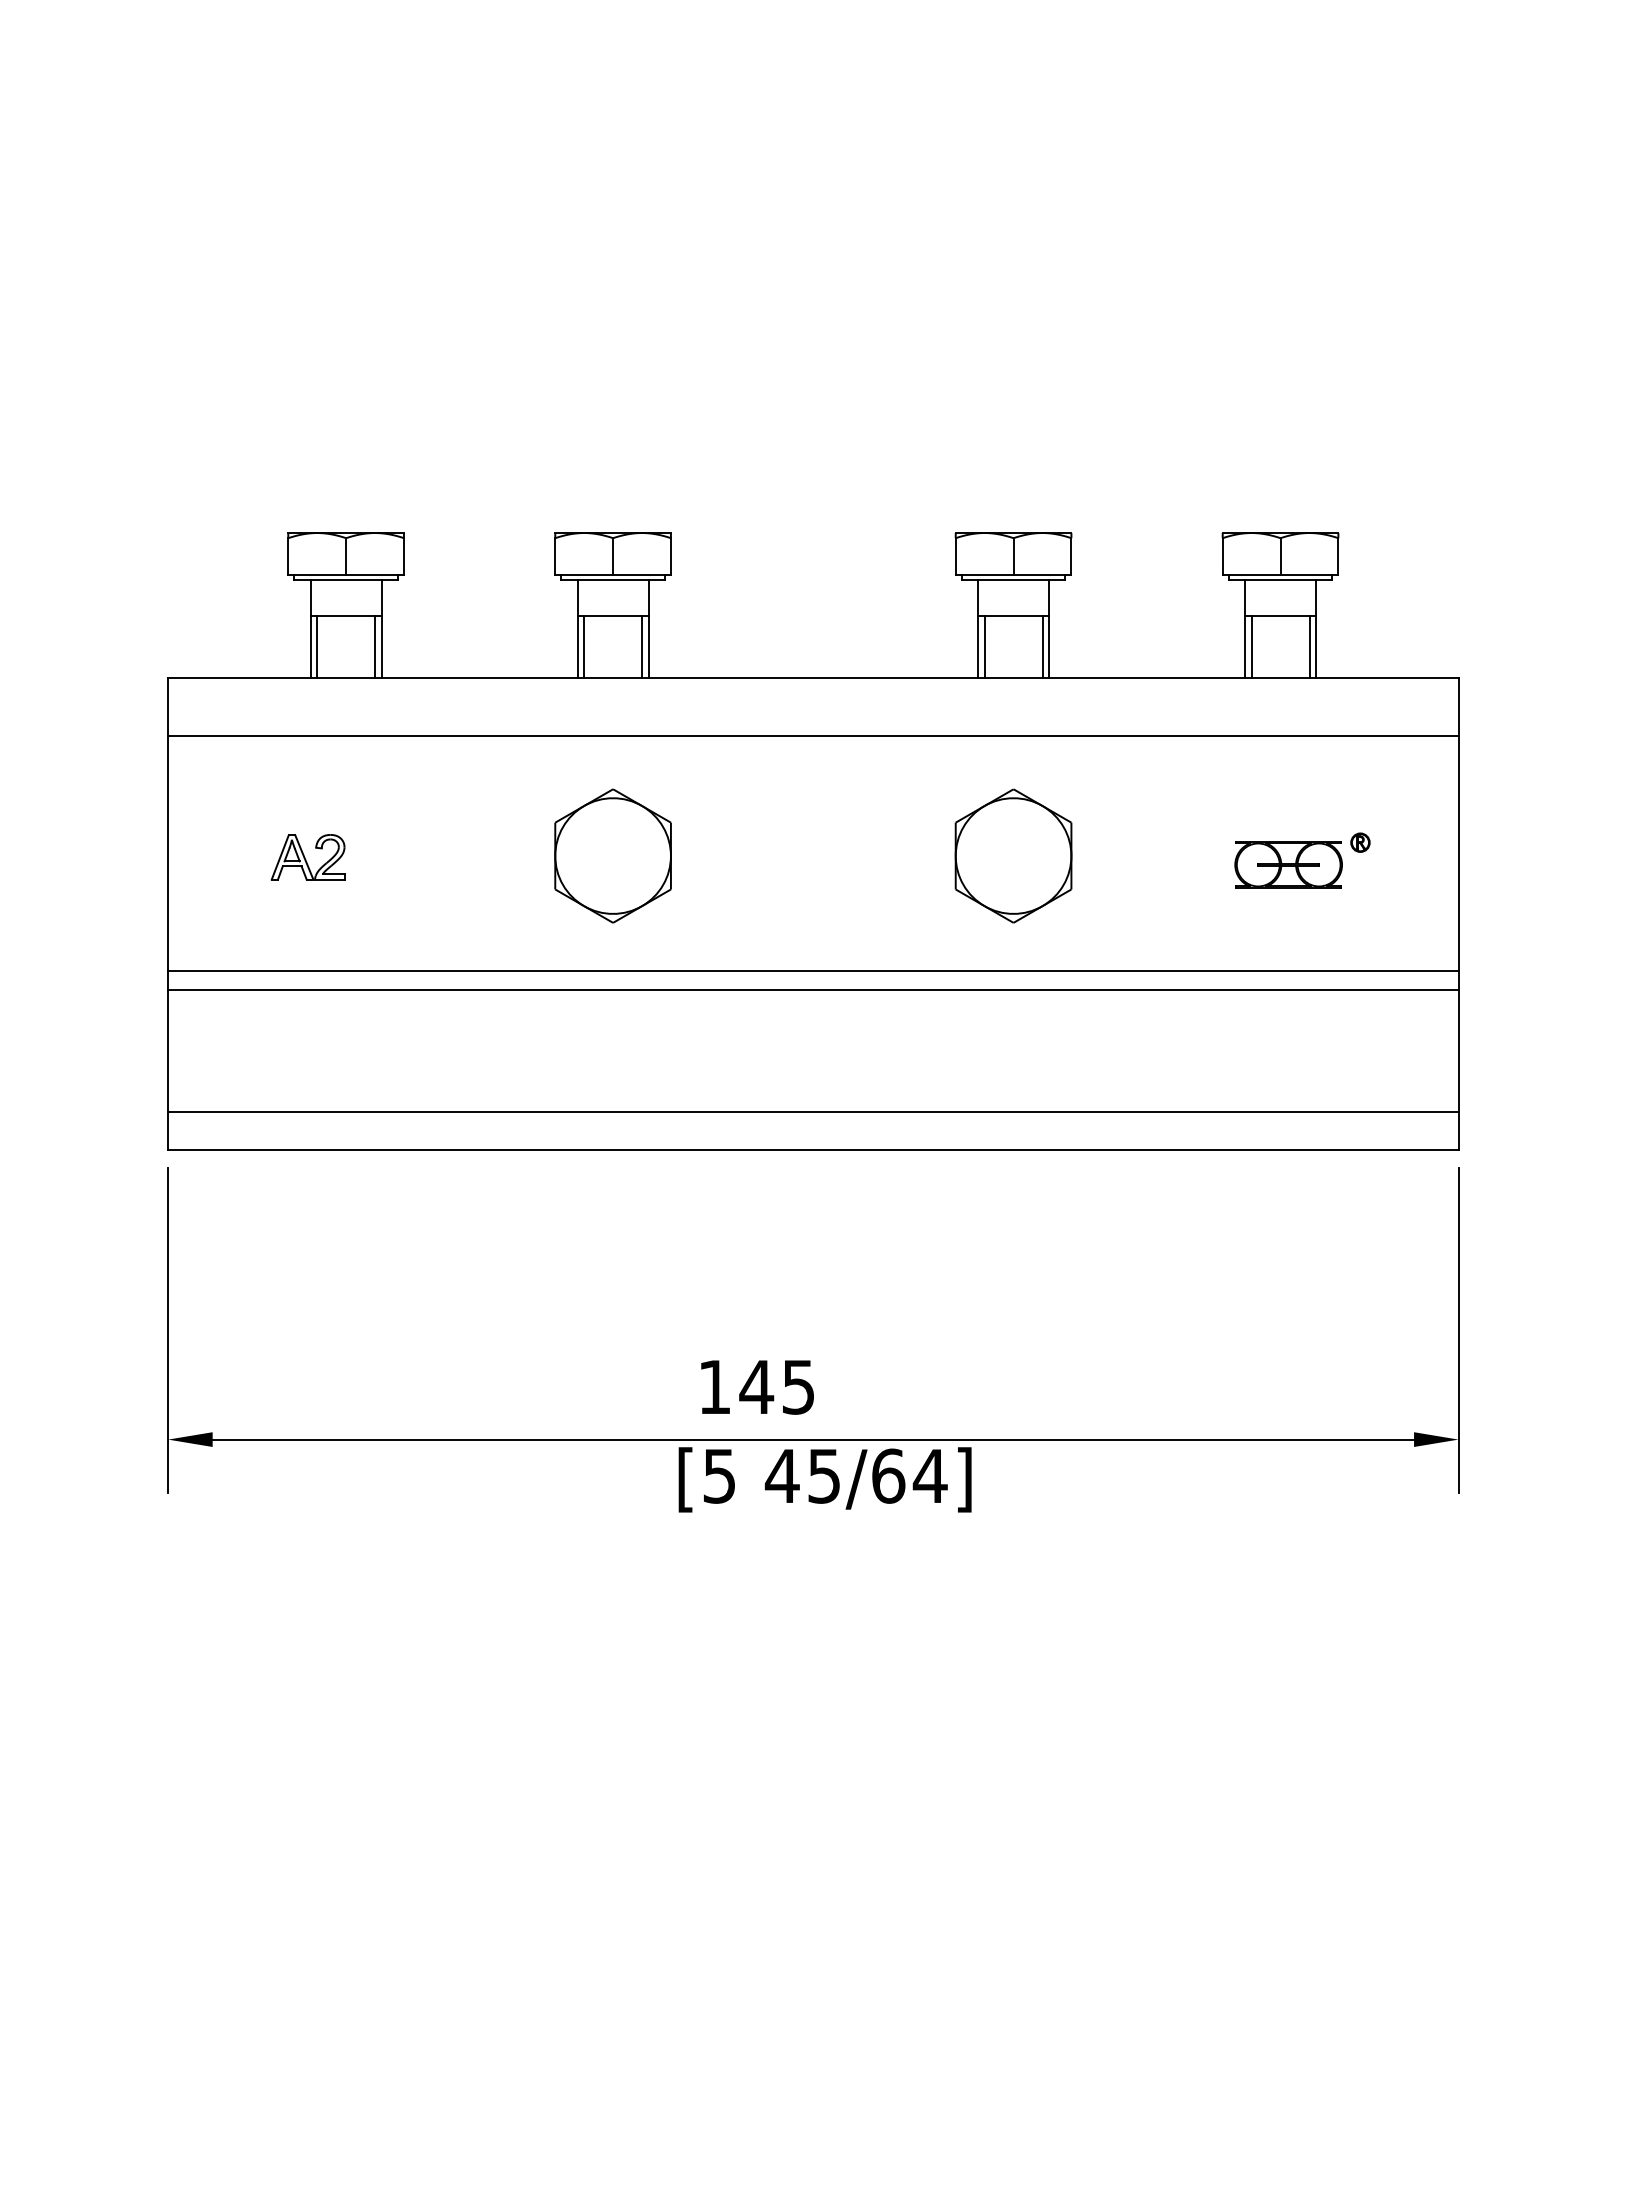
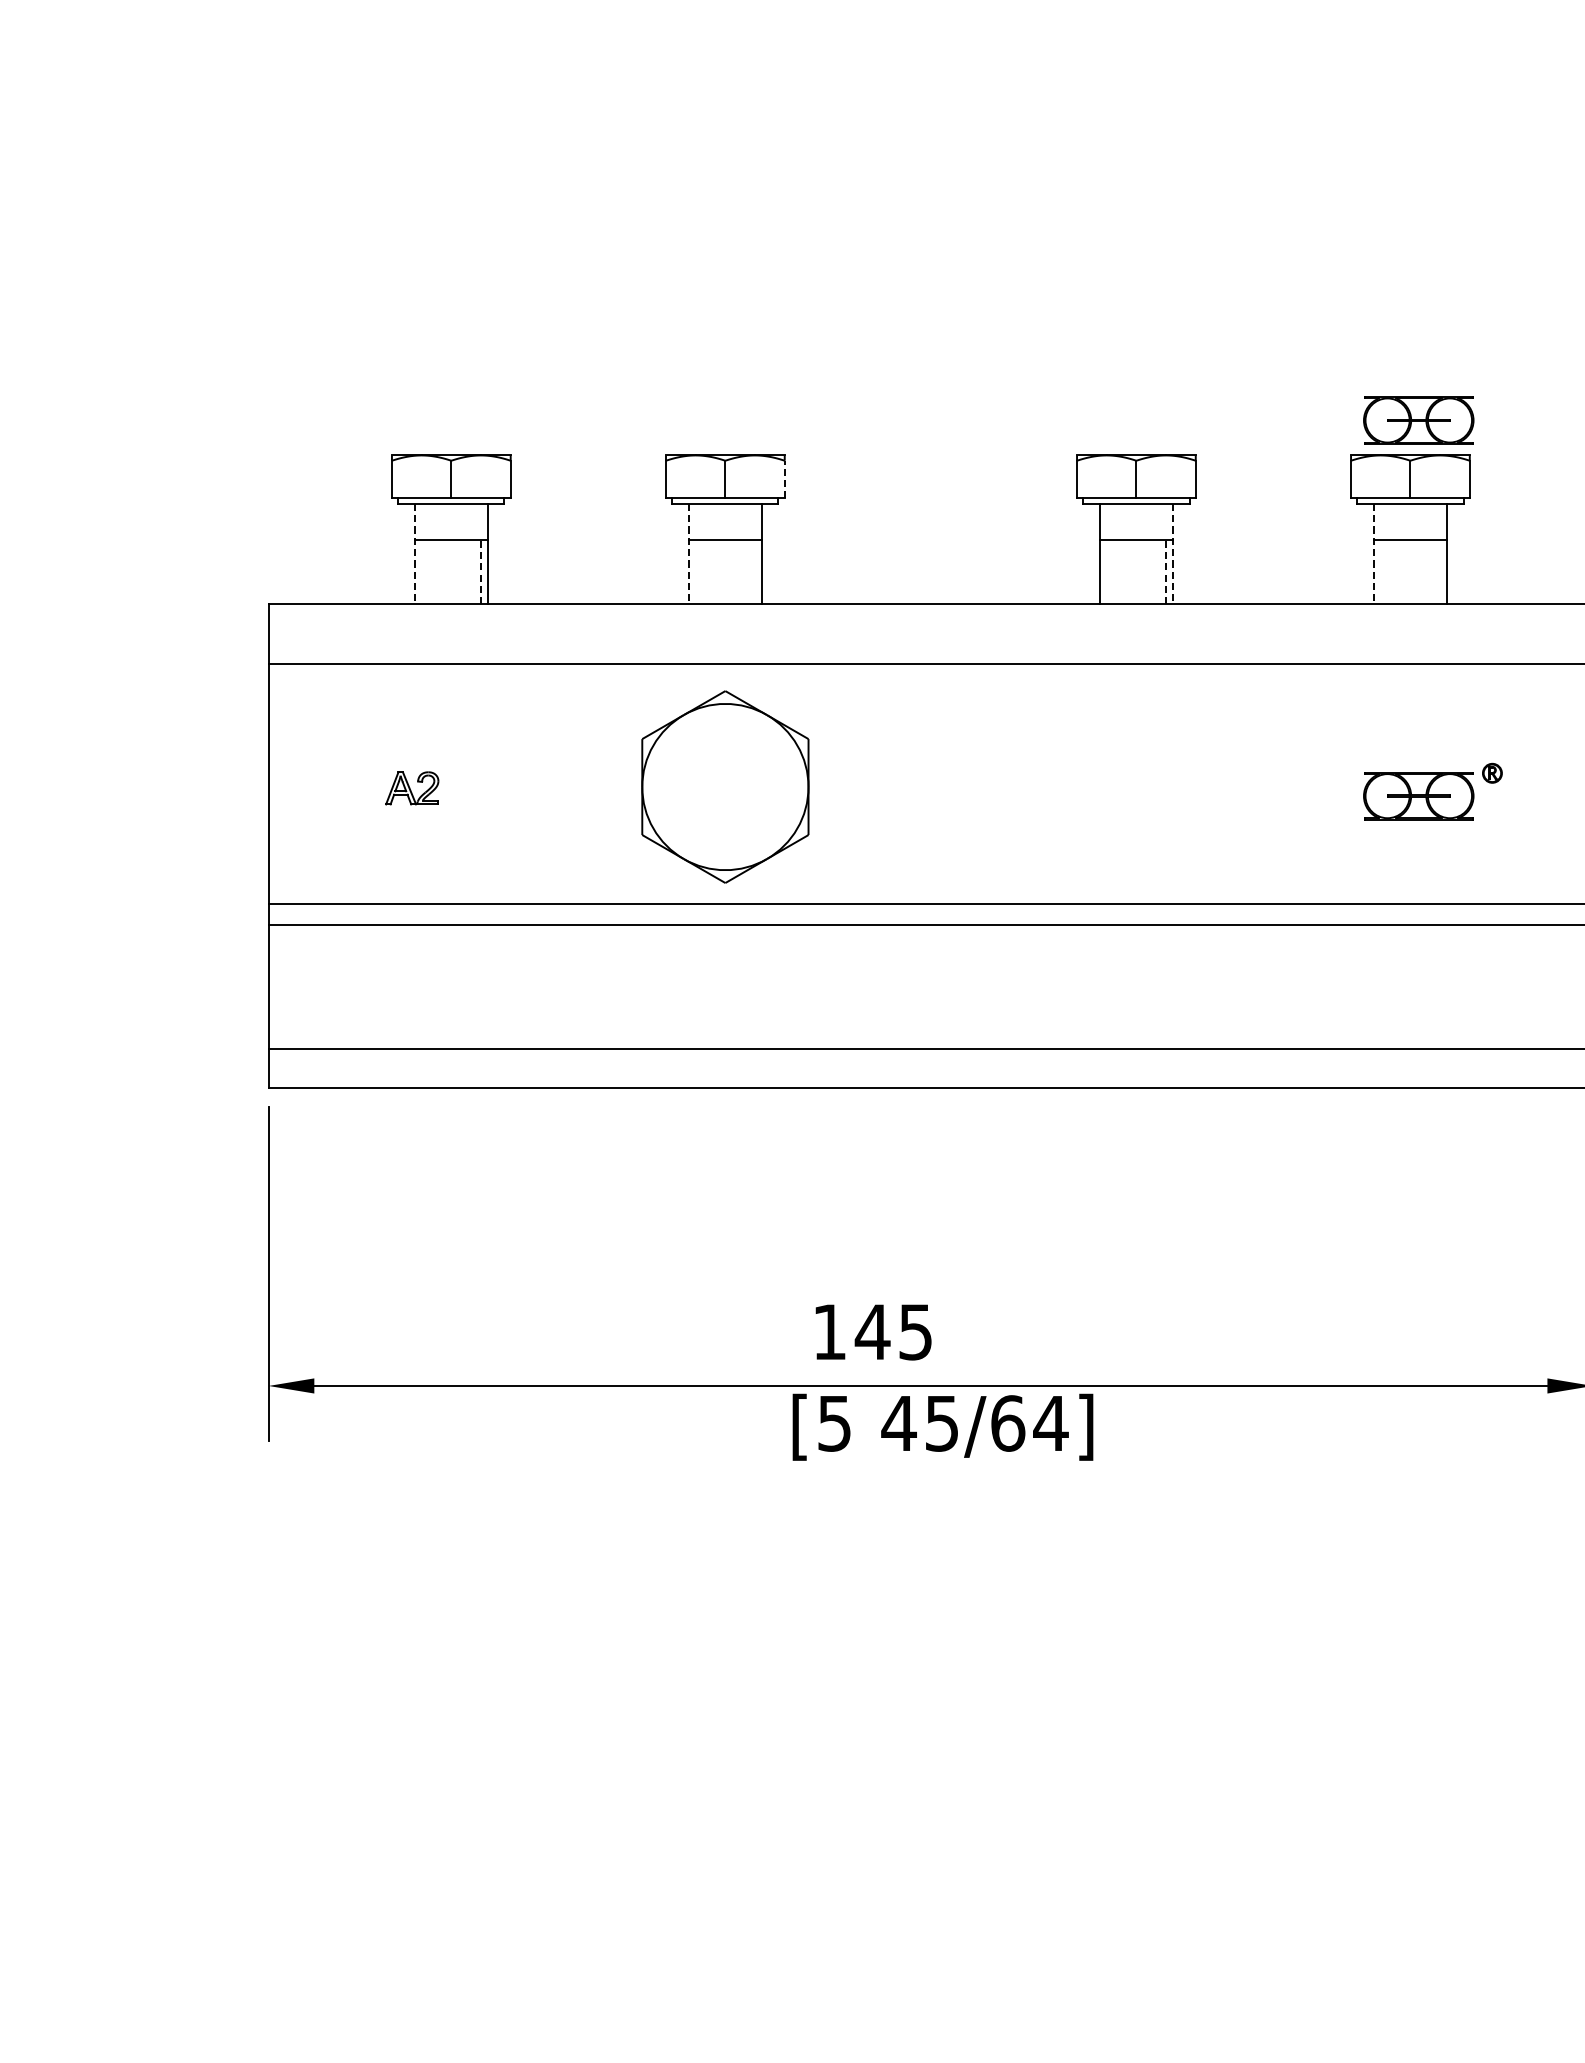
part: (1288, 498) -> (1418, 420), added
line: (670, 556) -> (784, 479), solid -> dashed
line: (310, 629) -> (414, 554), solid -> dashed
line: (577, 629) -> (688, 554), solid -> dashed
line: (1049, 629) -> (1173, 554), solid -> dashed
line: (1244, 629) -> (1373, 554), solid -> dashed
line: (317, 646) -> (421, 571), removed
line: (375, 646) -> (481, 571), solid -> dashed
line: (584, 646) -> (695, 571), removed
line: (642, 646) -> (755, 571), removed
line: (984, 646) -> (1106, 571), removed
line: (1042, 646) -> (1166, 571), solid -> dashed
line: (1251, 646) -> (1380, 571), removed
line: (1309, 646) -> (1440, 571), removed
part: (612, 855) -> (724, 786), size x1.4
part: (1013, 855) -> (1136, 786), removed
part: (307, 857) -> (411, 788), size x0.7

